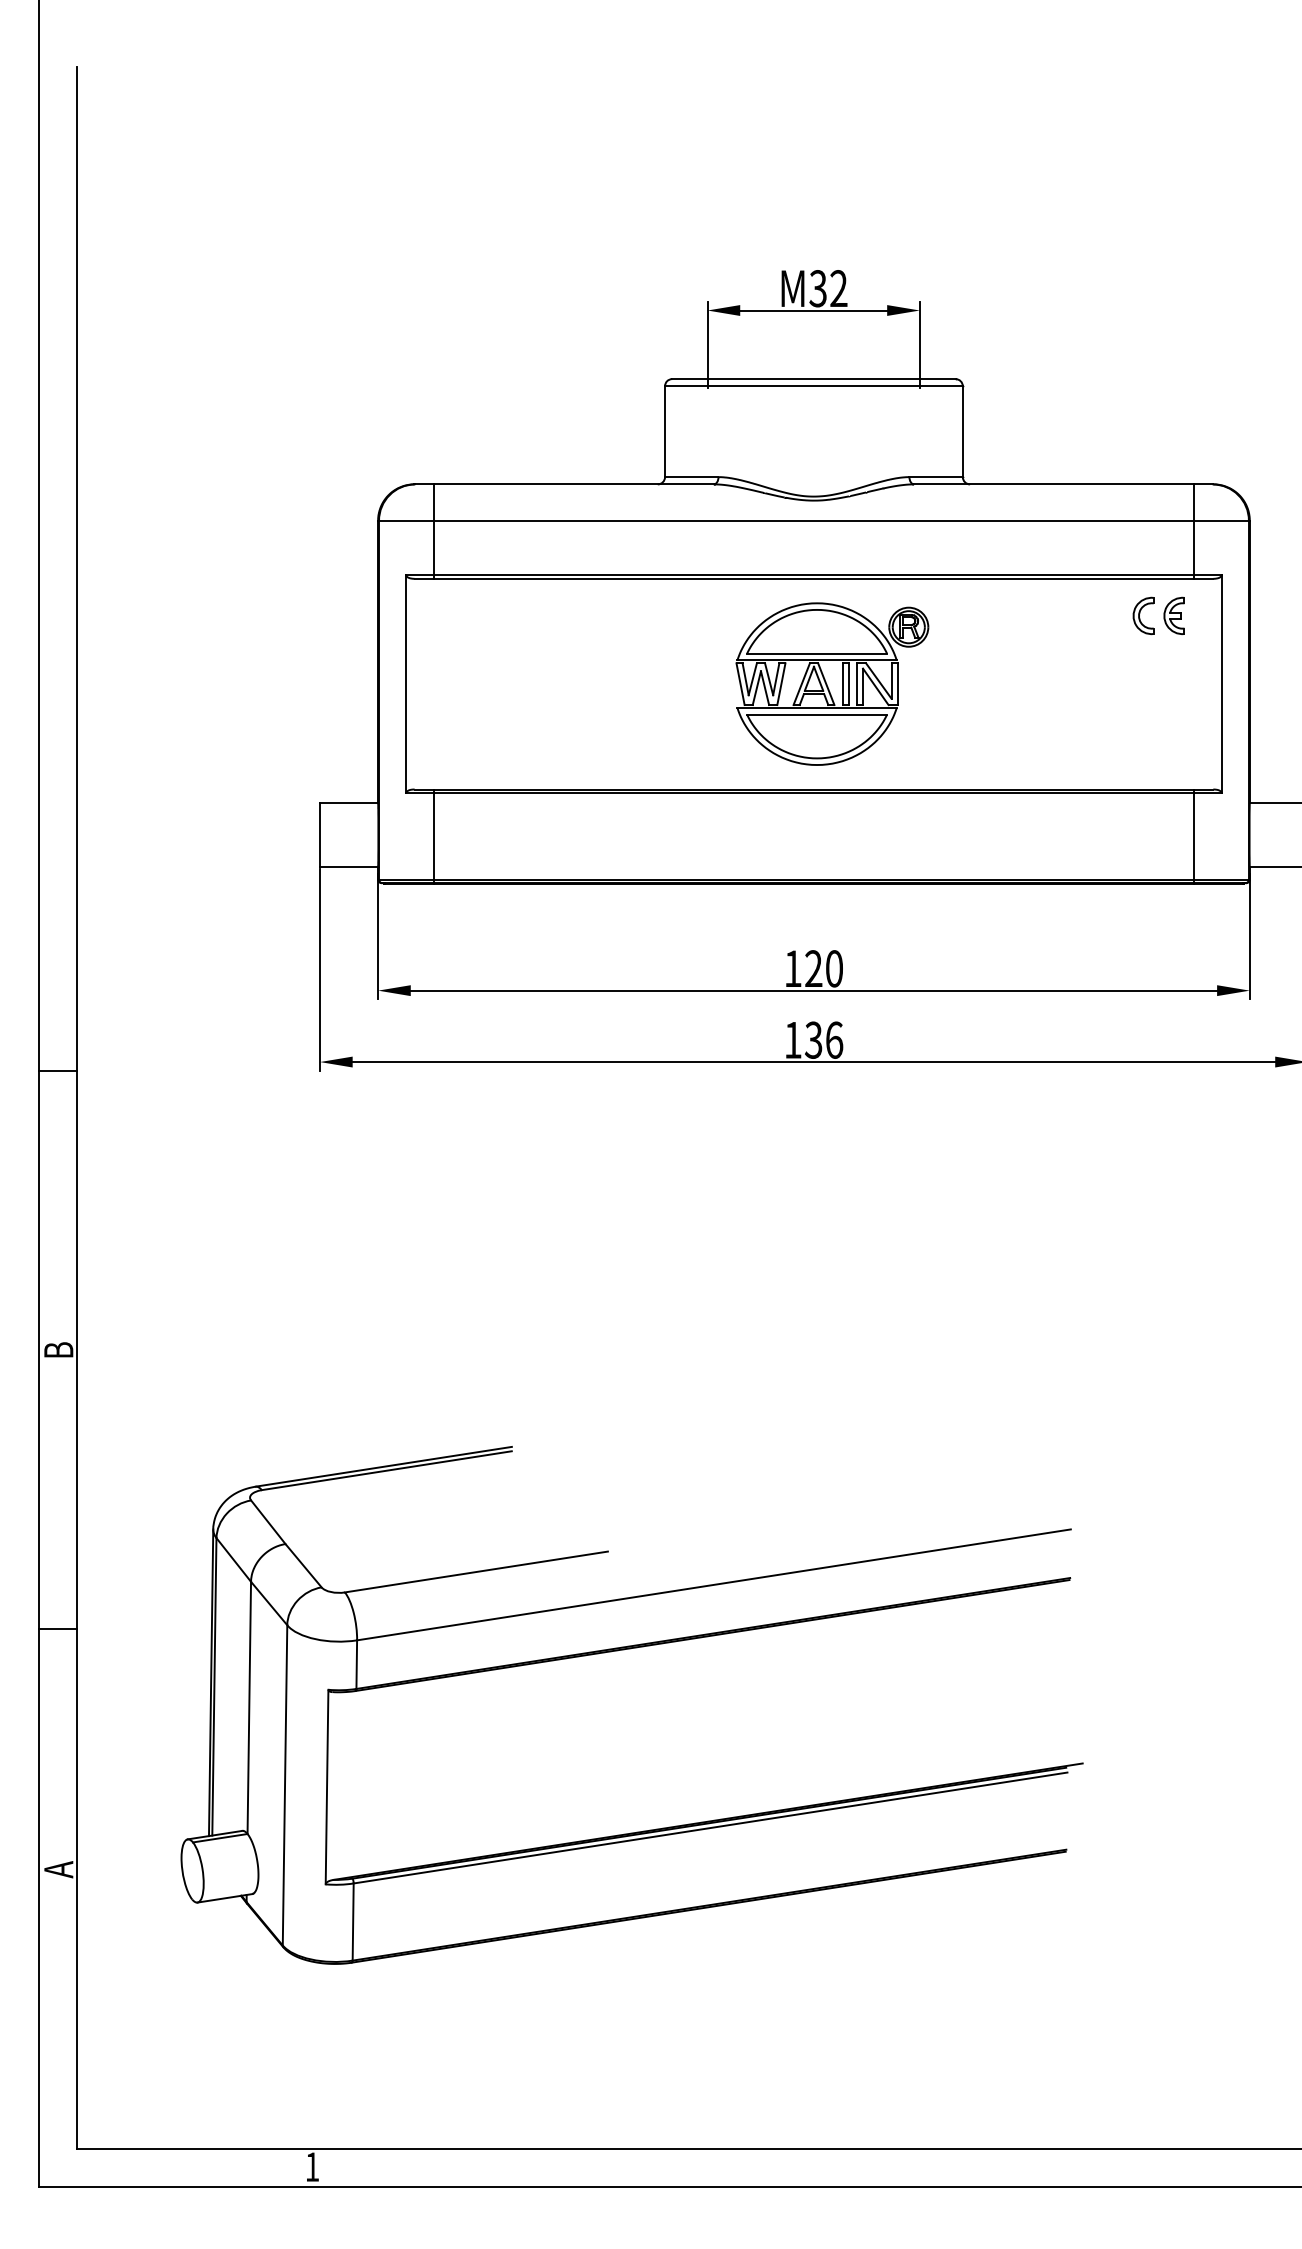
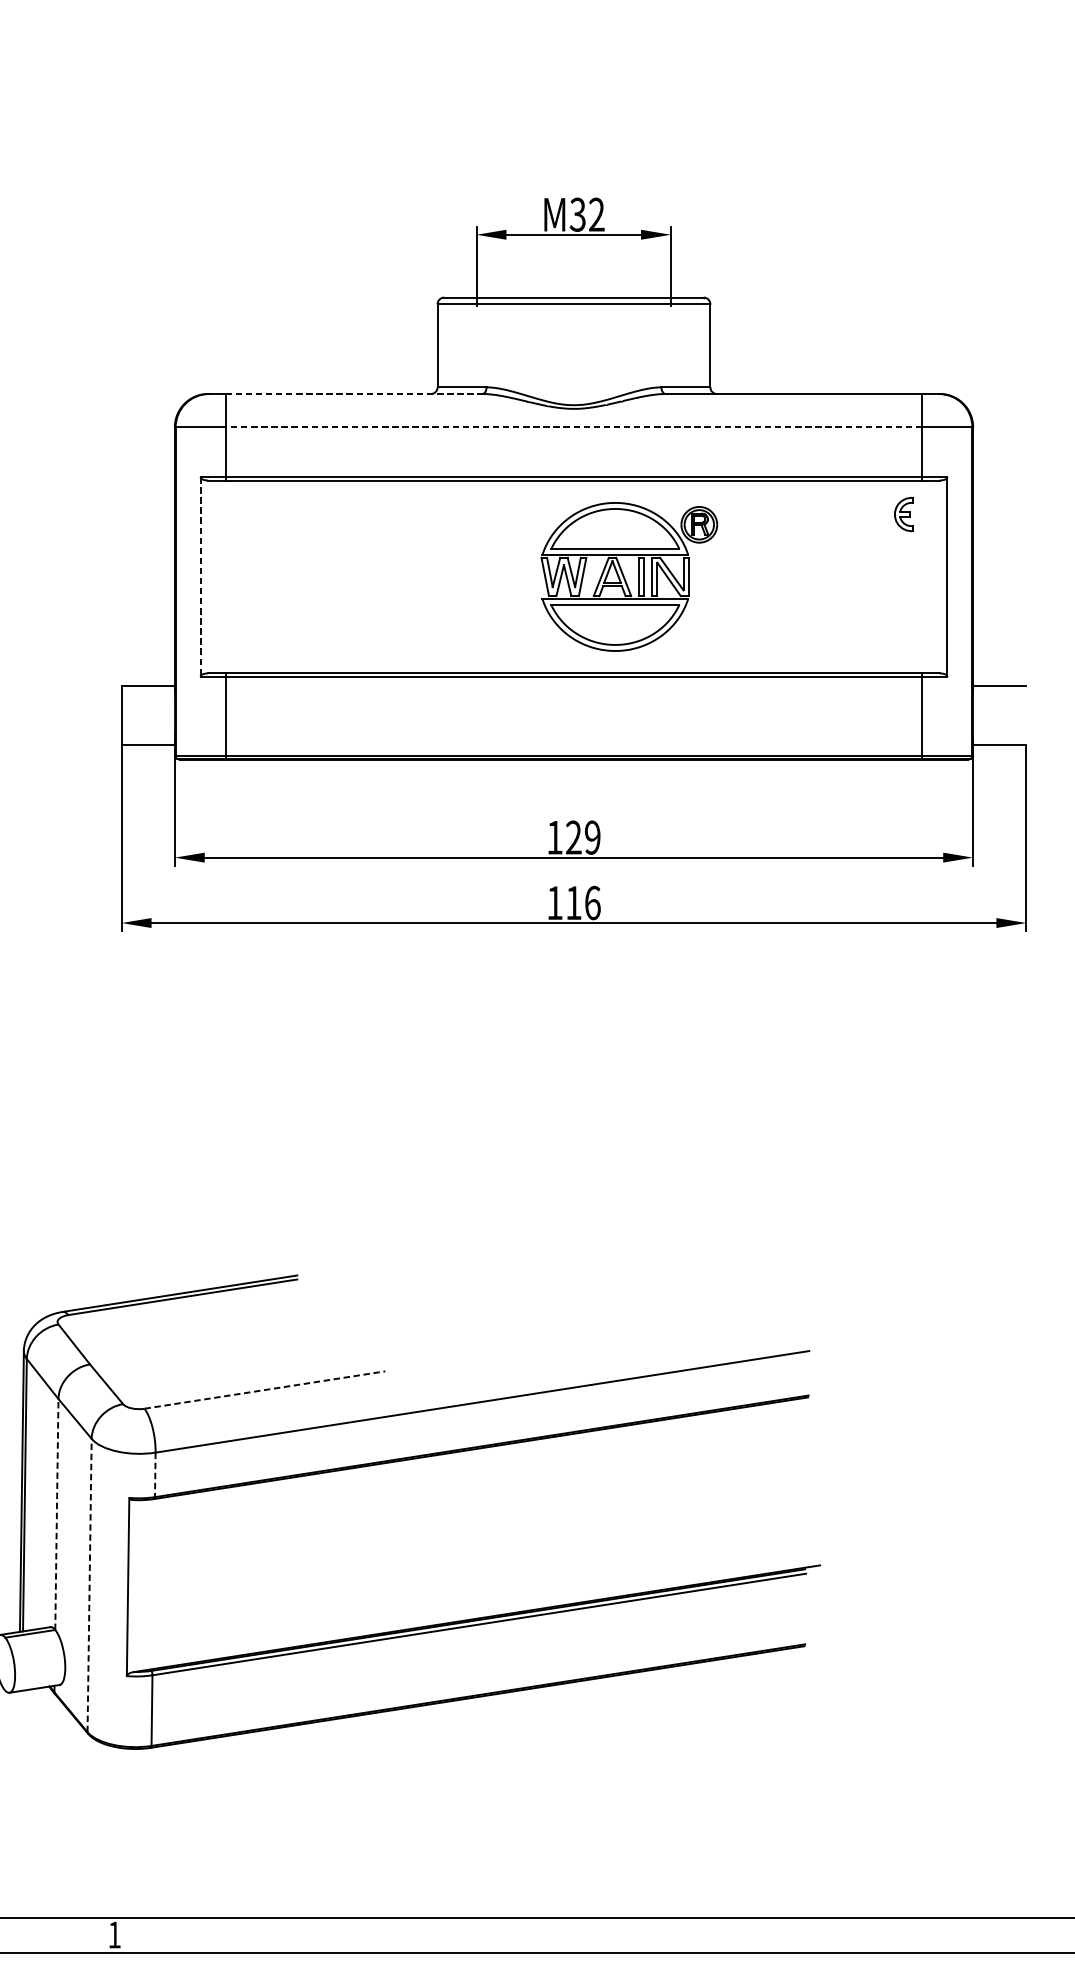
line: (574, 484) -> (354, 394), solid -> dashed
line: (813, 520) -> (573, 427), solid -> dashed
part: (1143, 615) -> (875, 514), removed
part: (832, 683) -> (629, 576), moved
line: (406, 684) -> (200, 577), solid -> dashed
text: (834, 968) -> (592, 837), 120 -> 129
text: (813, 1039) -> (573, 902), 136 -> 116
line: (476, 1571) -> (264, 1389), solid -> dashed
line: (356, 1665) -> (155, 1475), solid -> dashed
line: (249, 1707) -> (57, 1514), solid -> dashed
line: (285, 1784) -> (90, 1584), solid -> dashed

